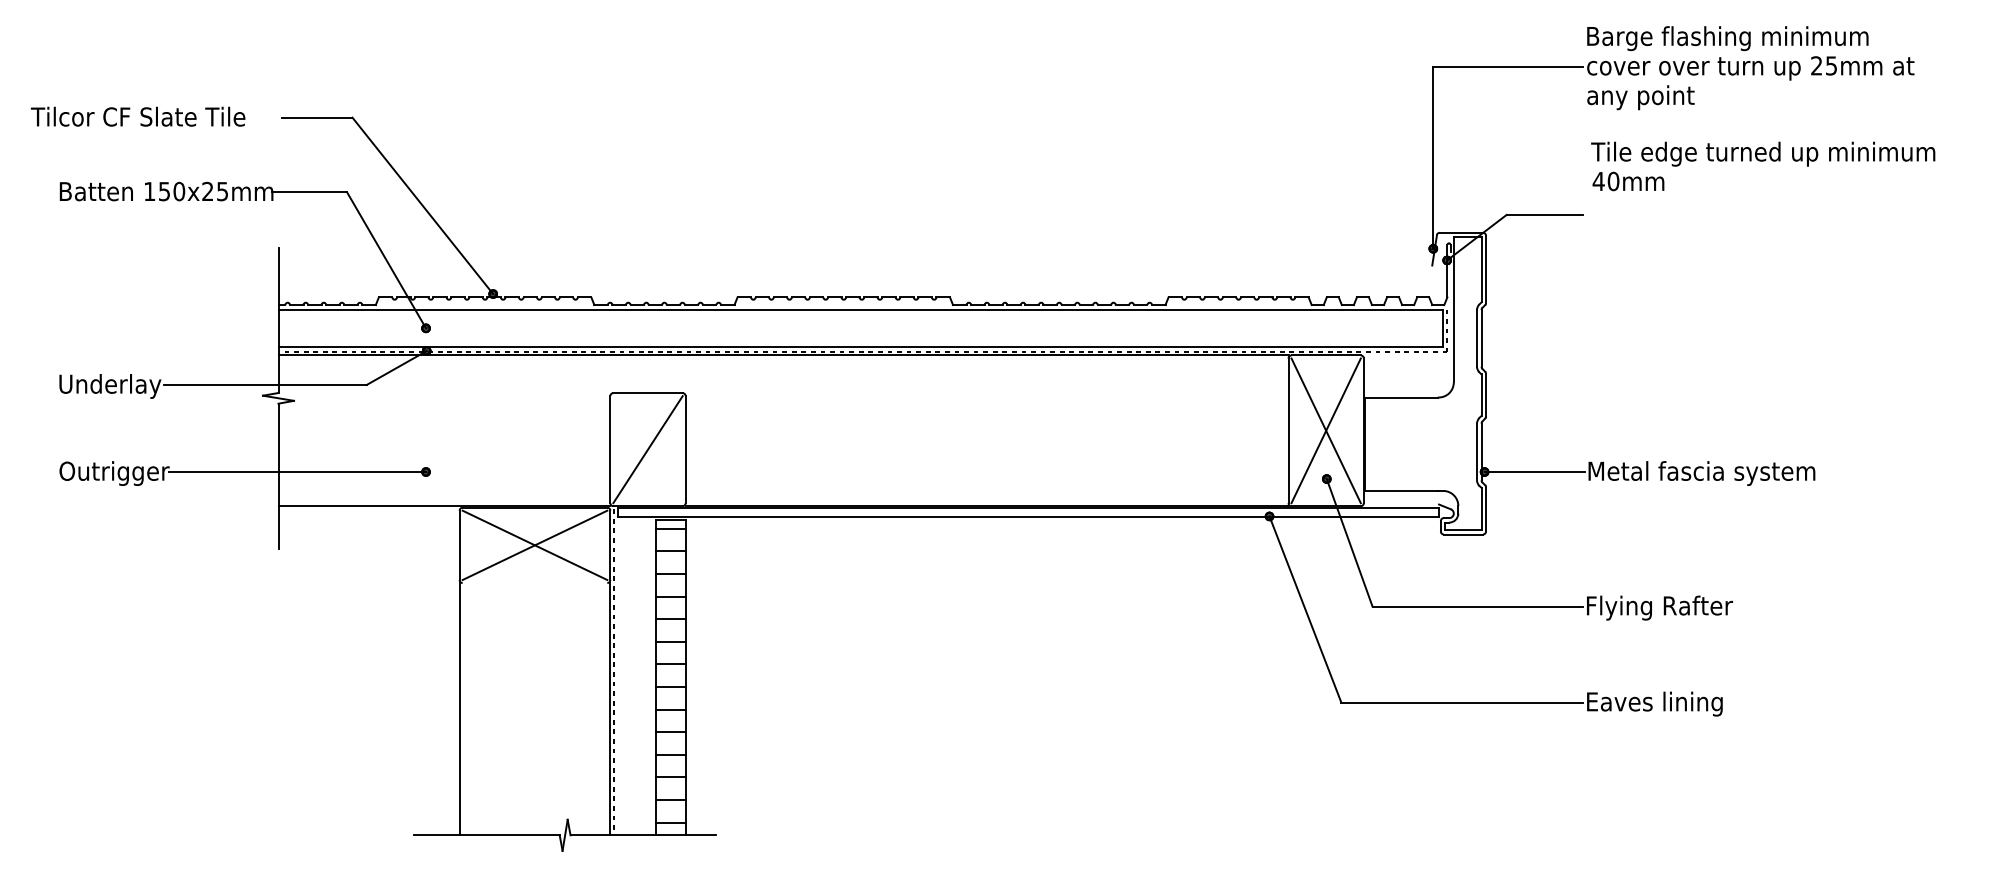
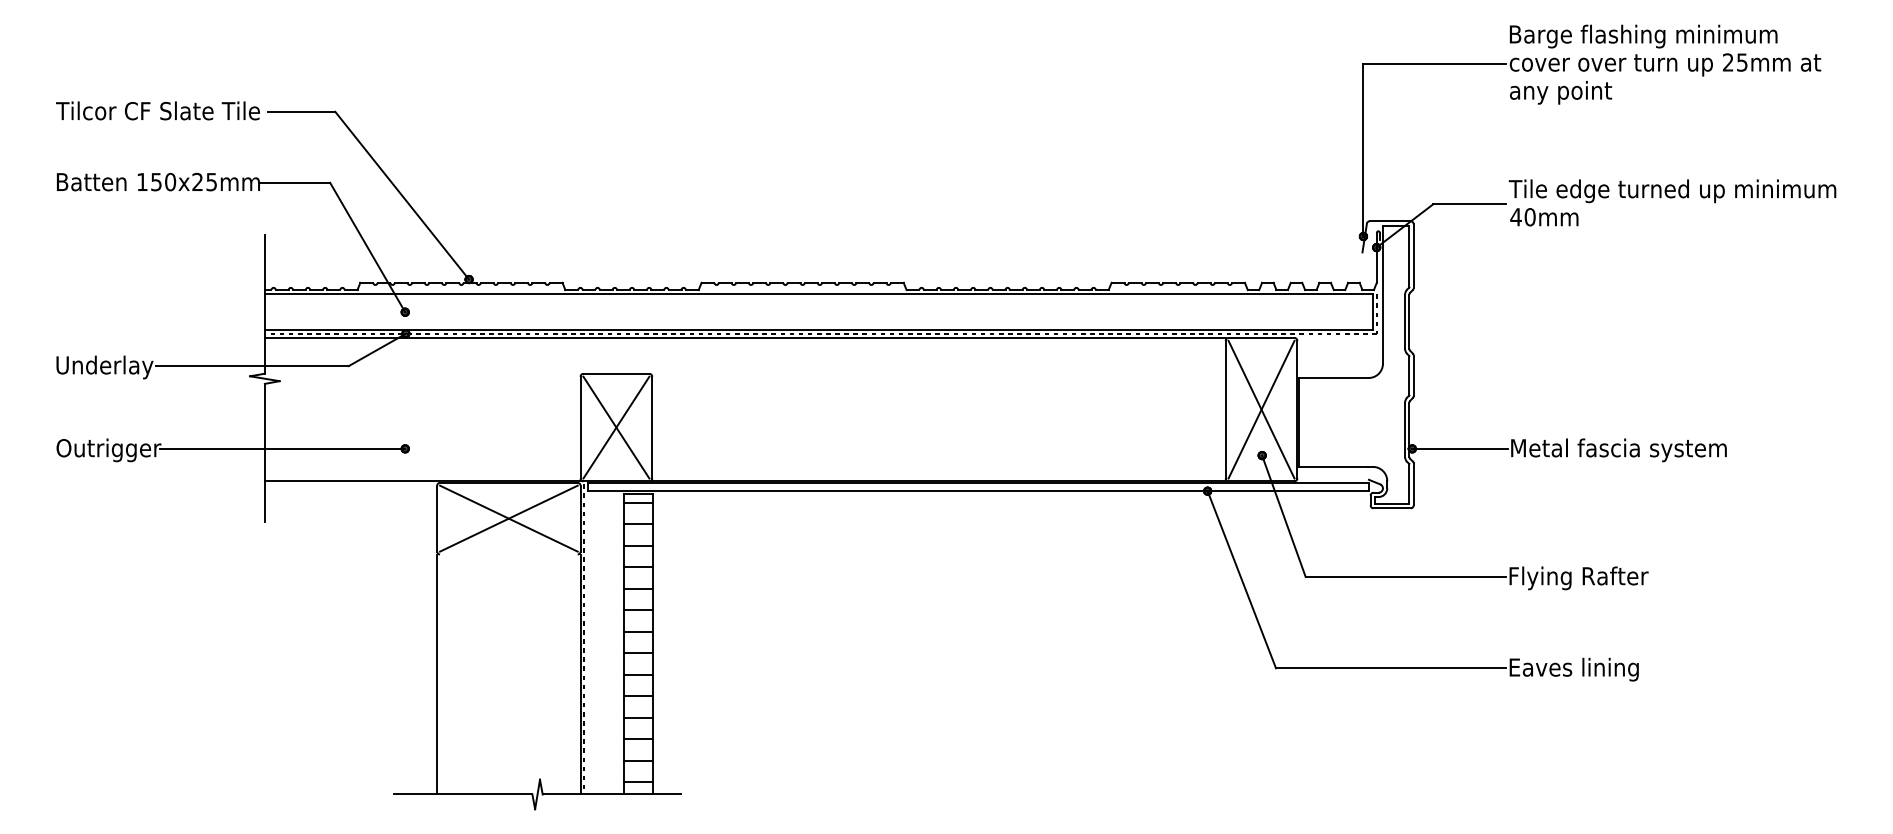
text: (137, 116) -> (157, 110), moved
text: (1763, 166) -> (1672, 202), moved
line: (647, 449) -> (615, 427), added

